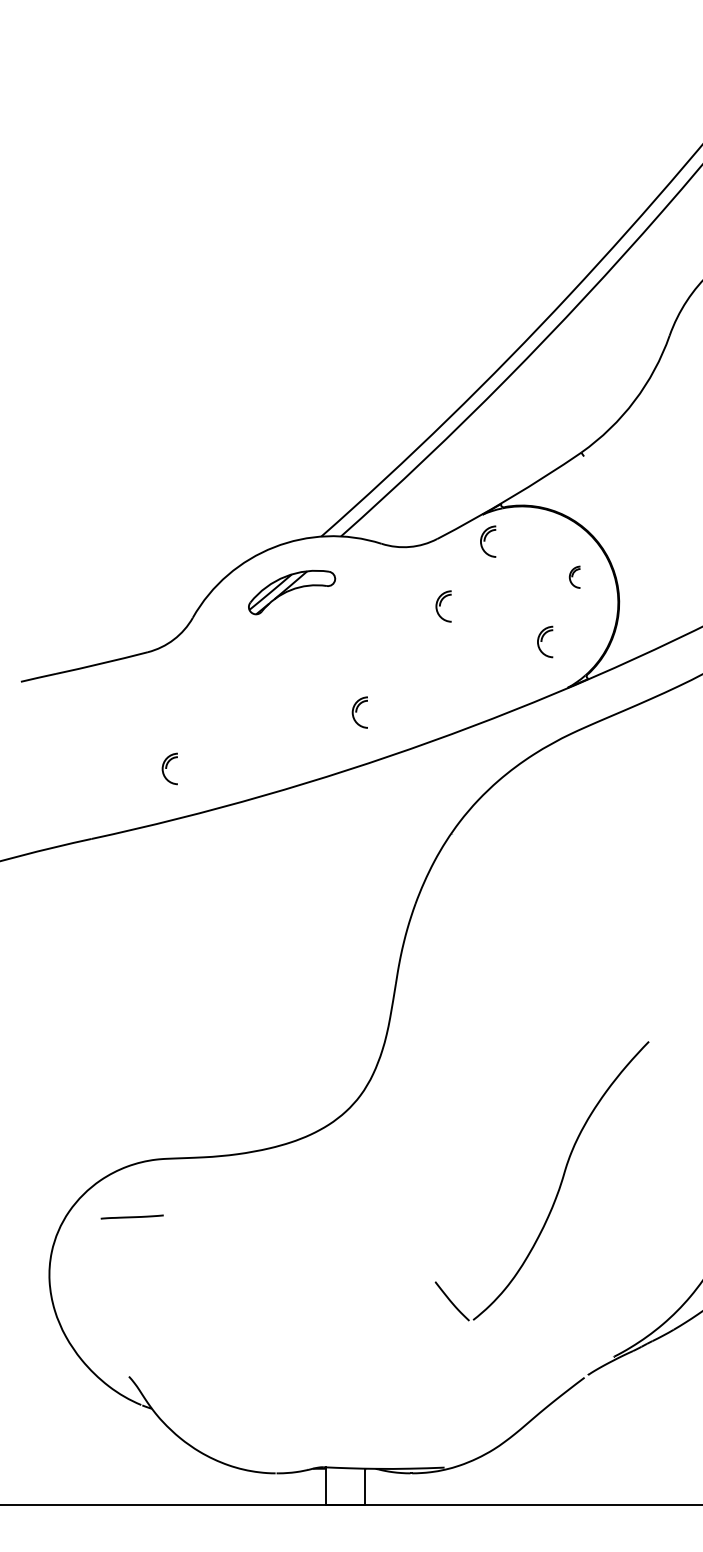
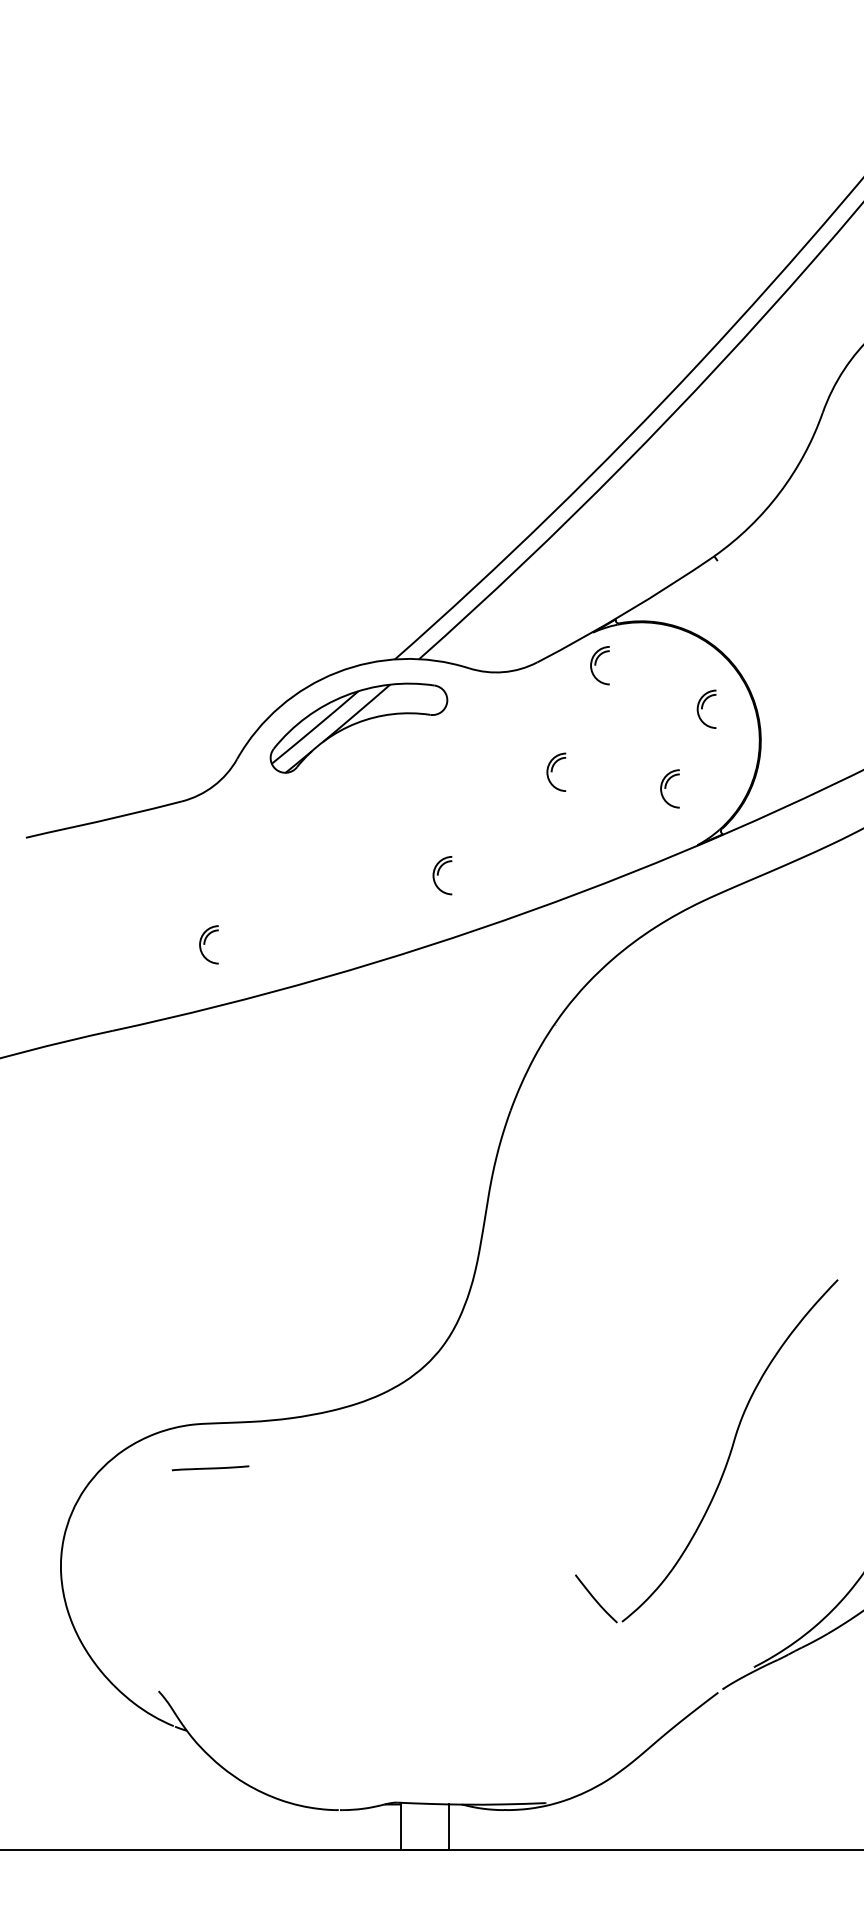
part: (574, 577) -> (705, 709), size x1.43
part: (291, 592) -> (358, 728), size x1.67
part: (443, 606) -> (556, 772), moved
part: (557, 1190) -> (725, 1462), moved
line: (131, 1216) -> (209, 1467), moved

